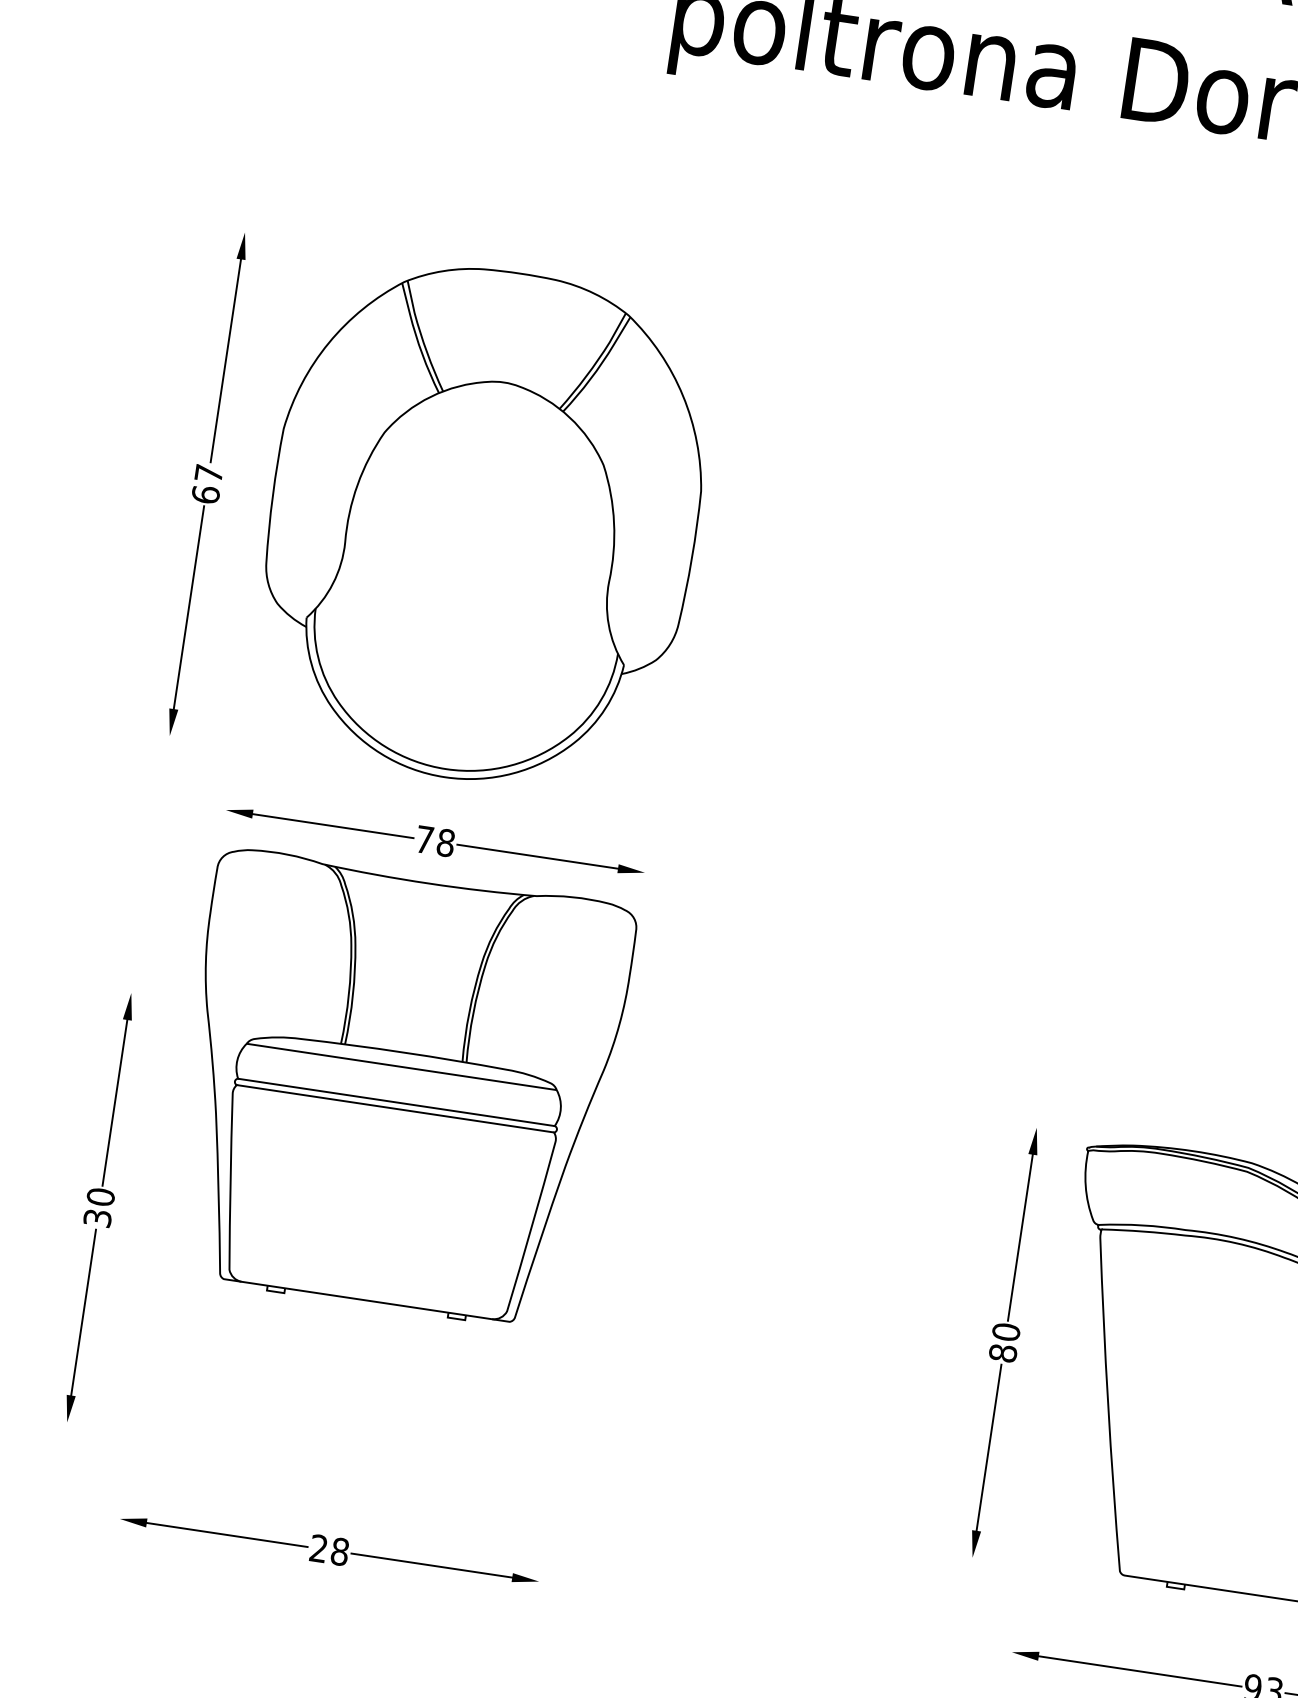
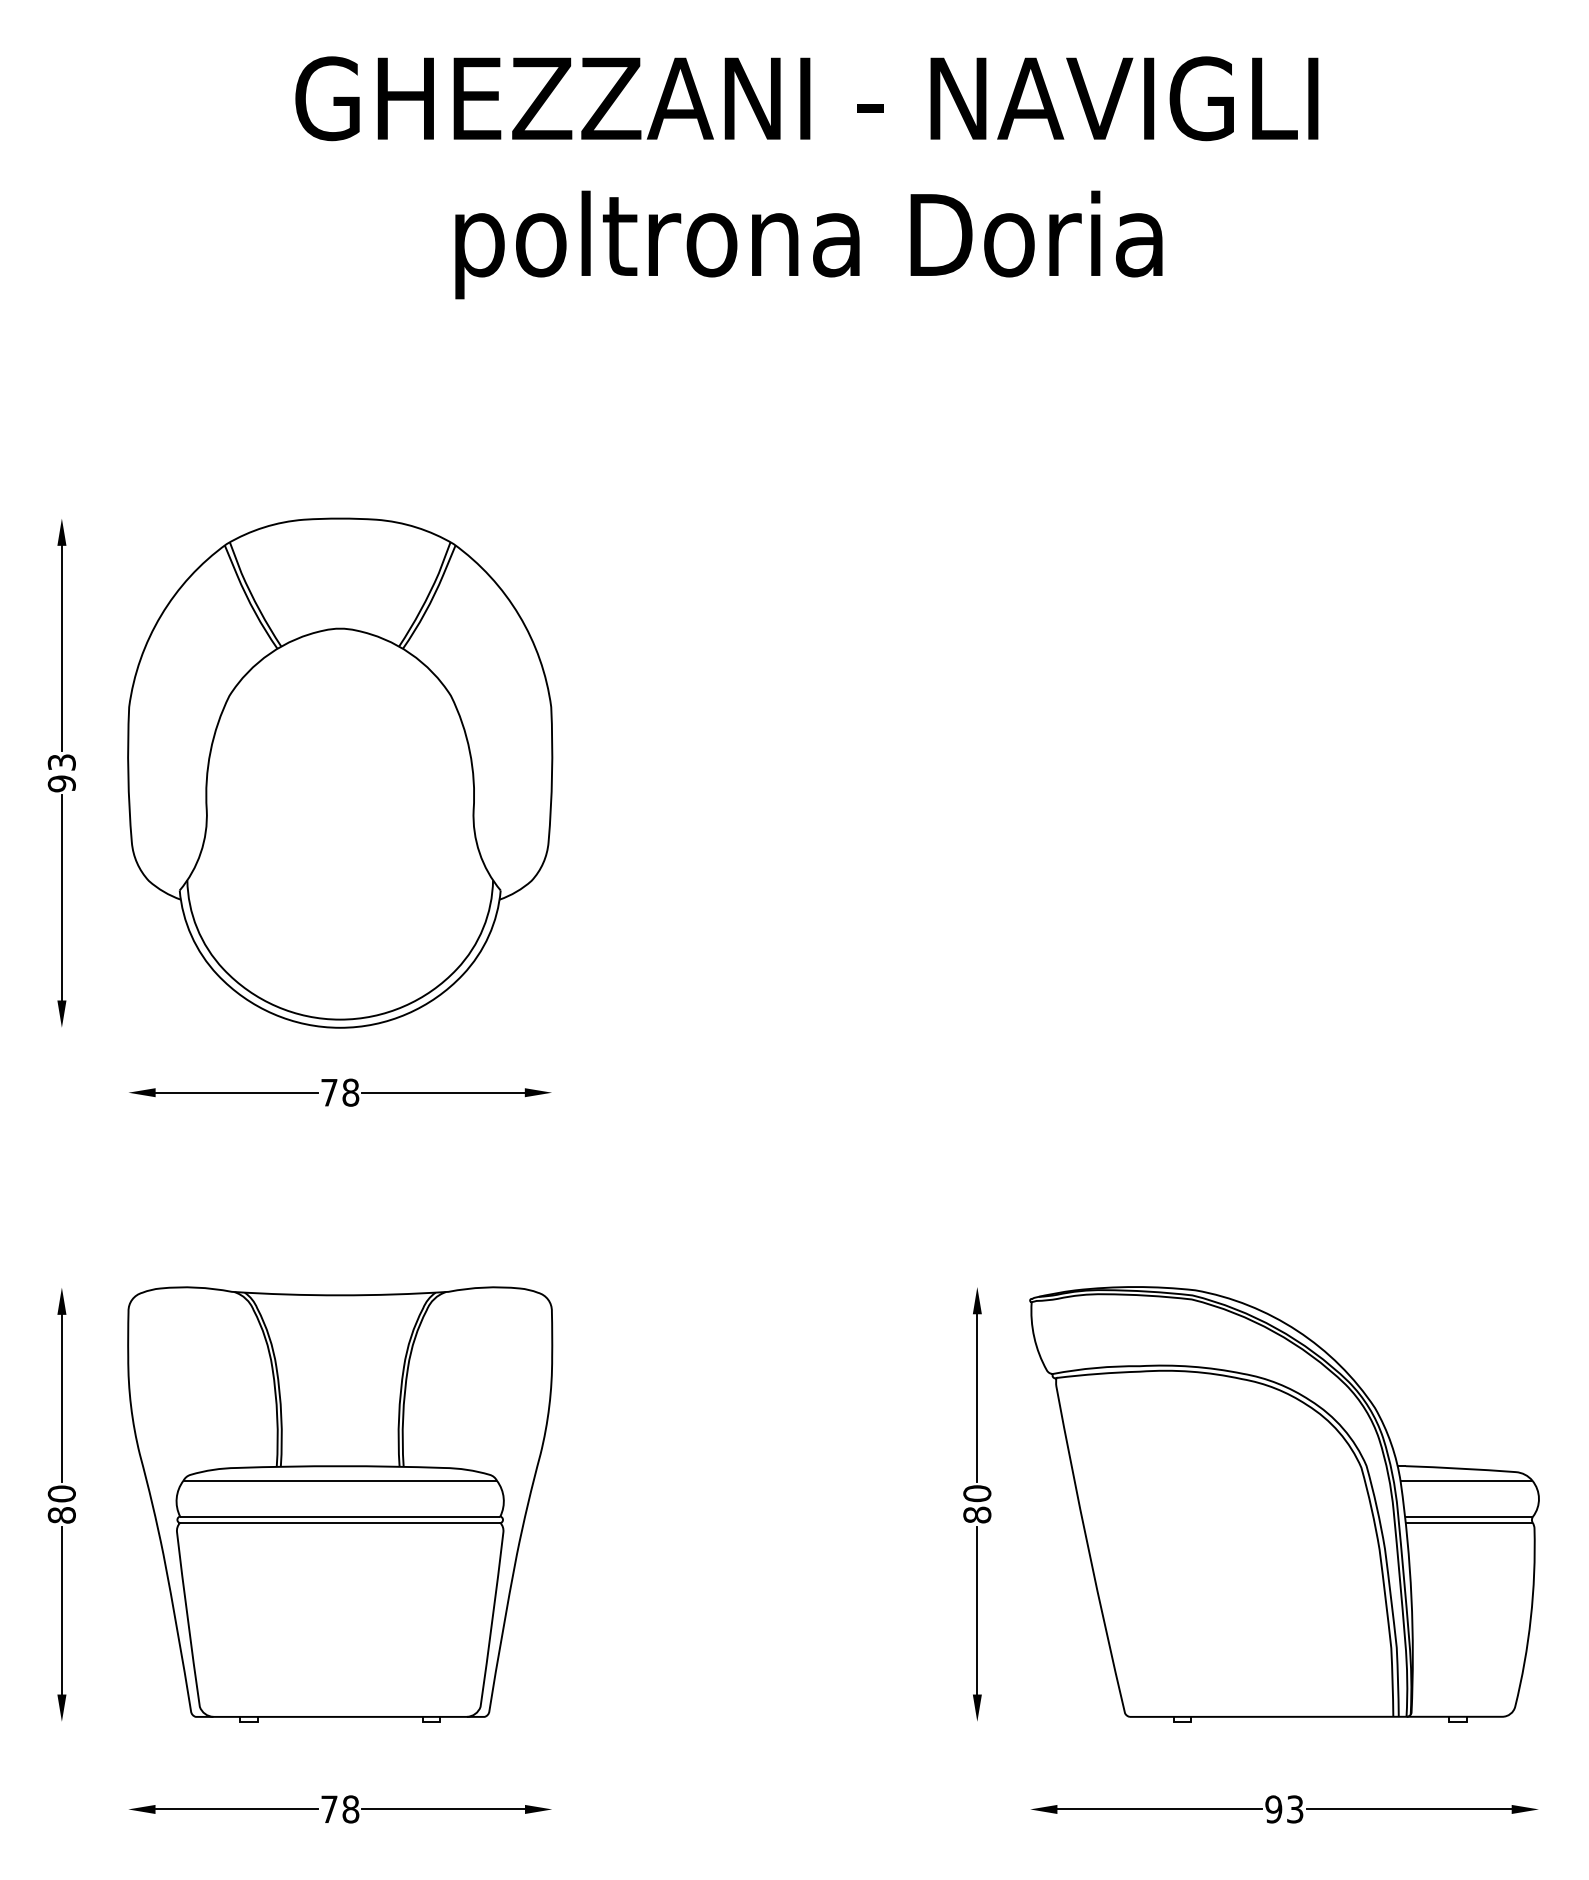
text: (206, 484) -> (61, 773), 67 -> 93
part: (398, 1090) -> (340, 1504), moved
text: (97, 1218) -> (61, 1515), 30 -> 80
text: (319, 1547) -> (329, 1808), 28 -> 78

